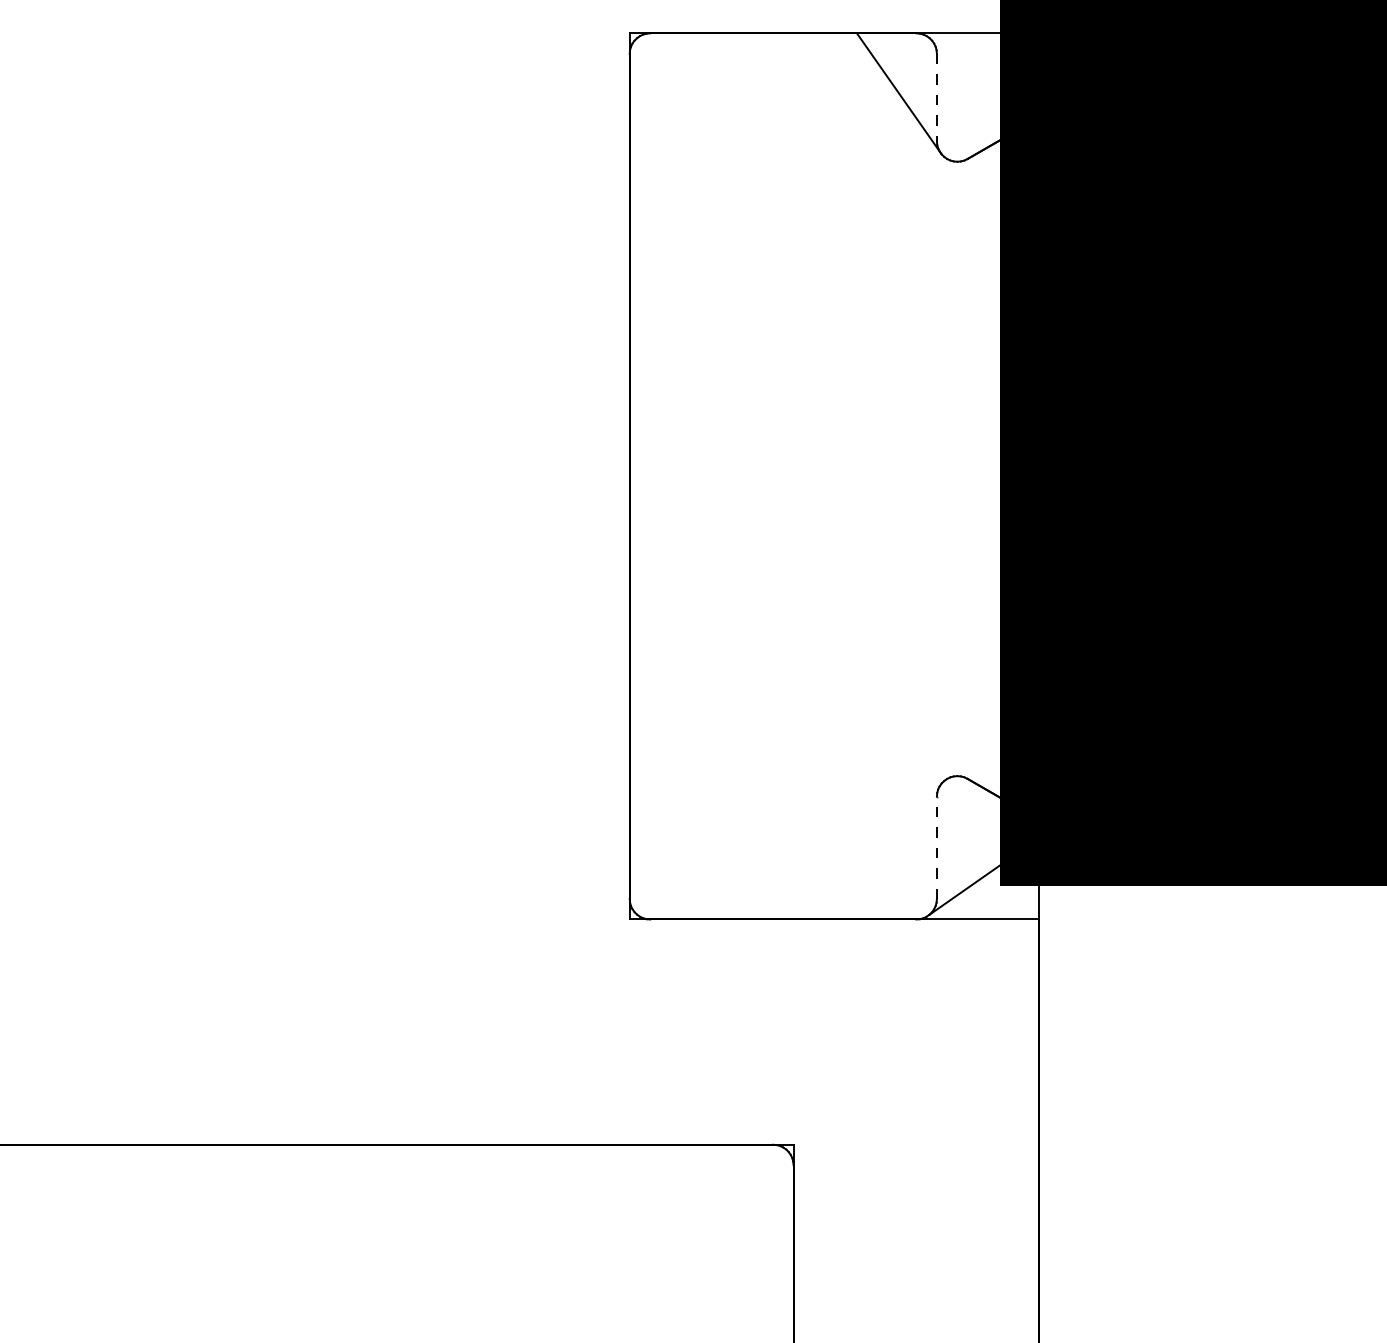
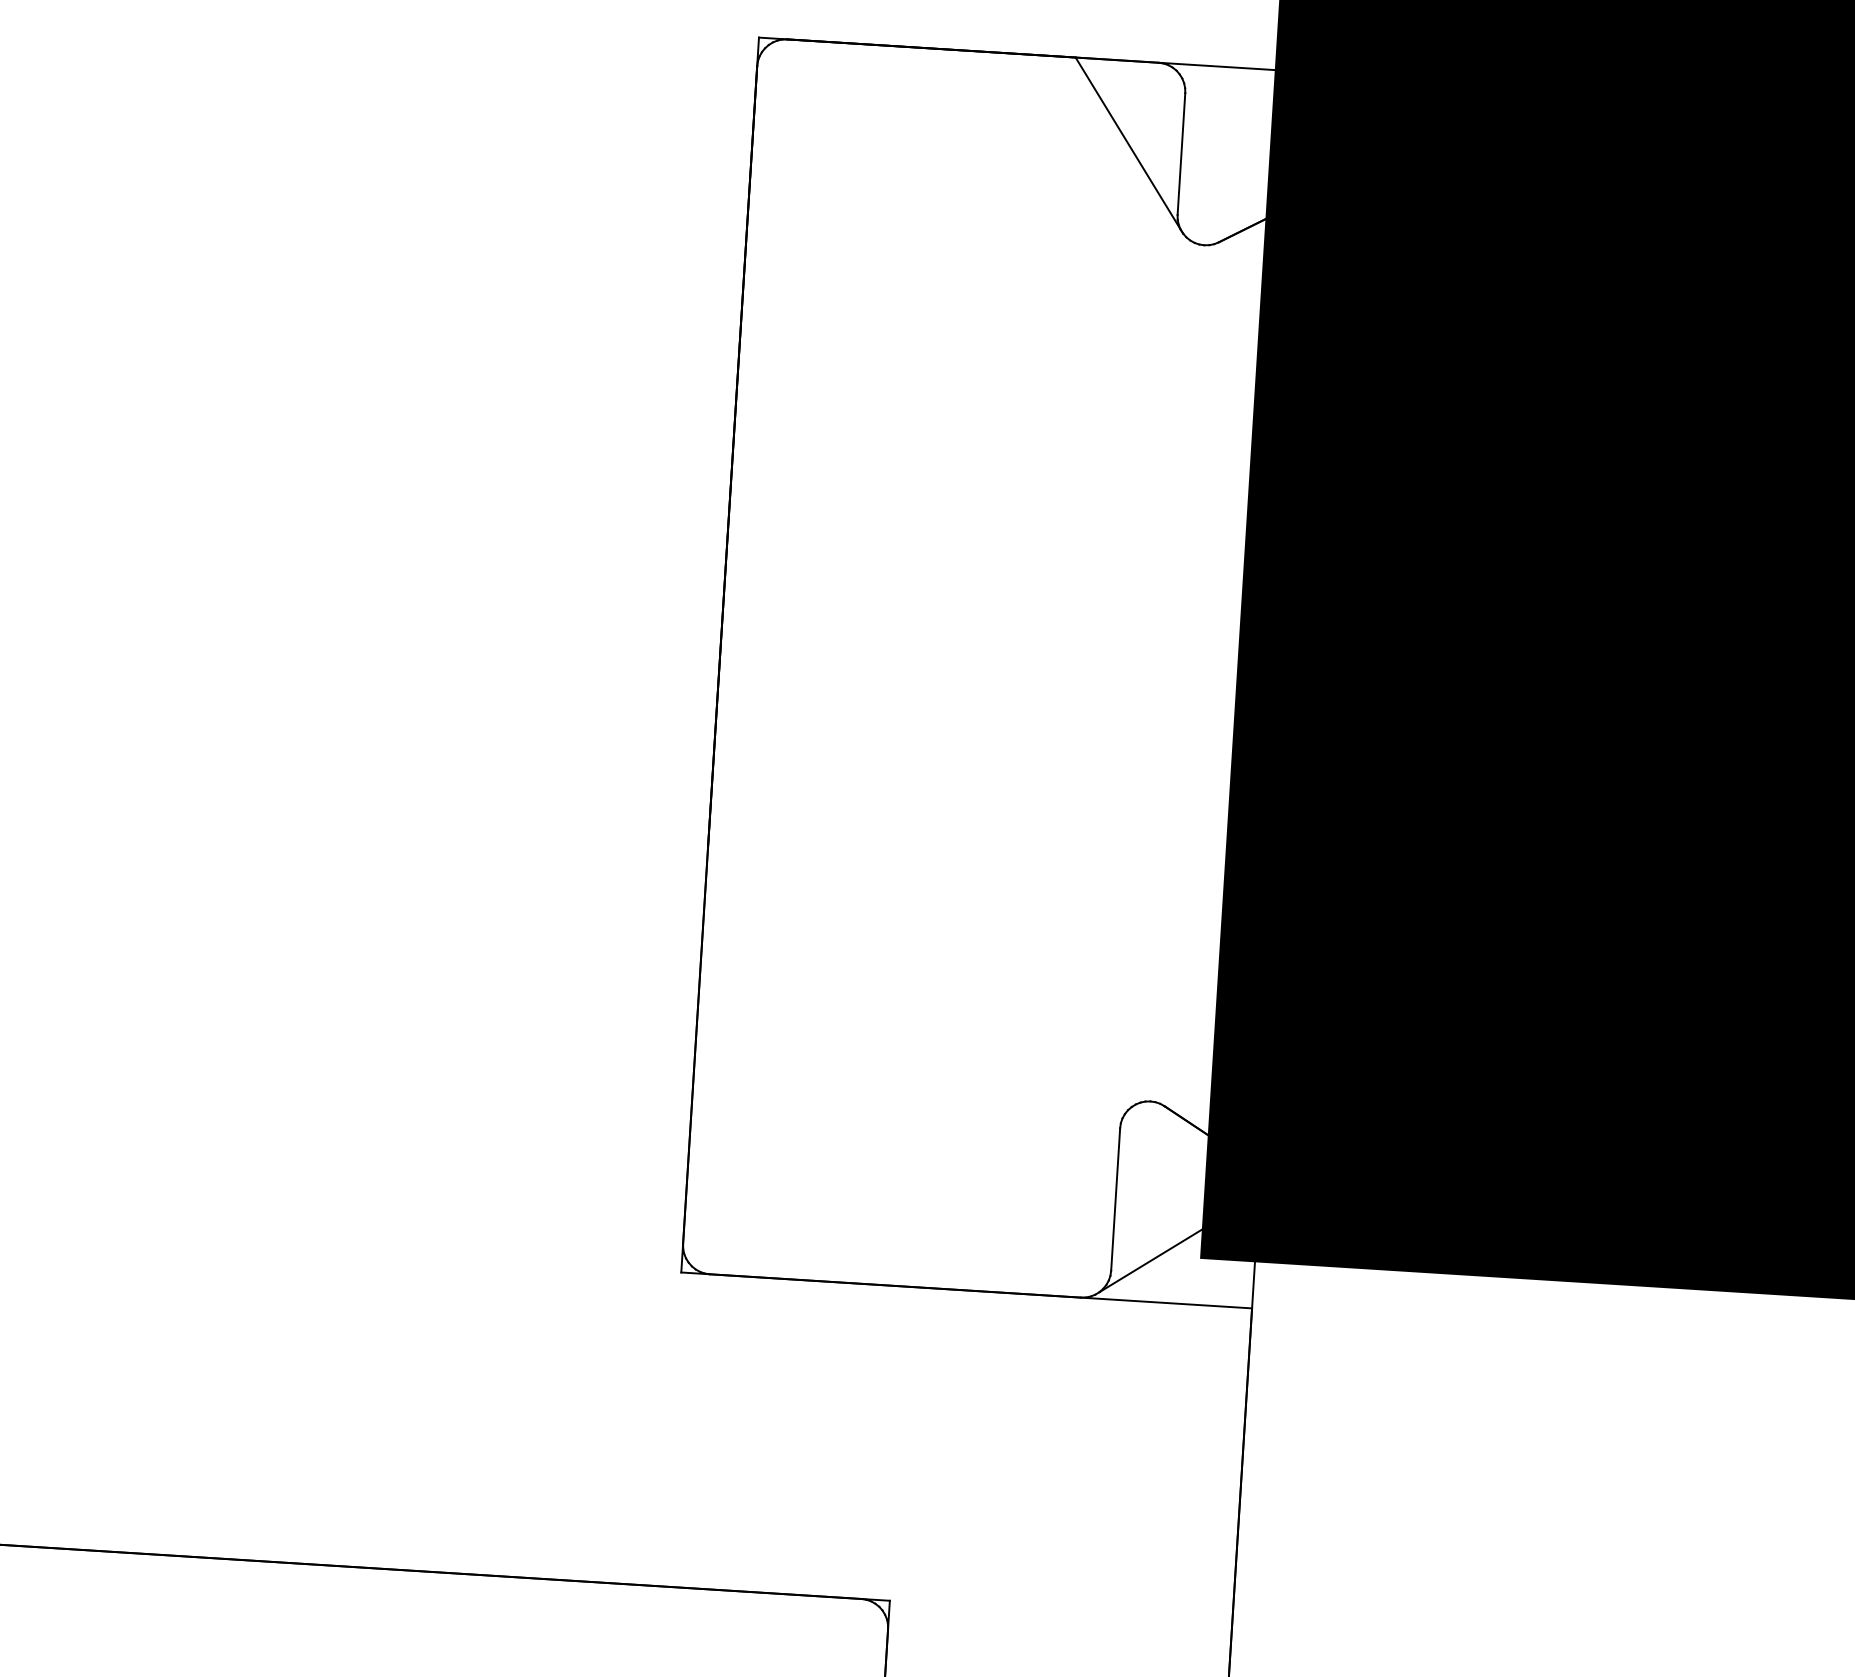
line: (936, 97) -> (1180, 153), dashed -> solid
line: (936, 847) -> (1115, 1199), dashed -> solid

